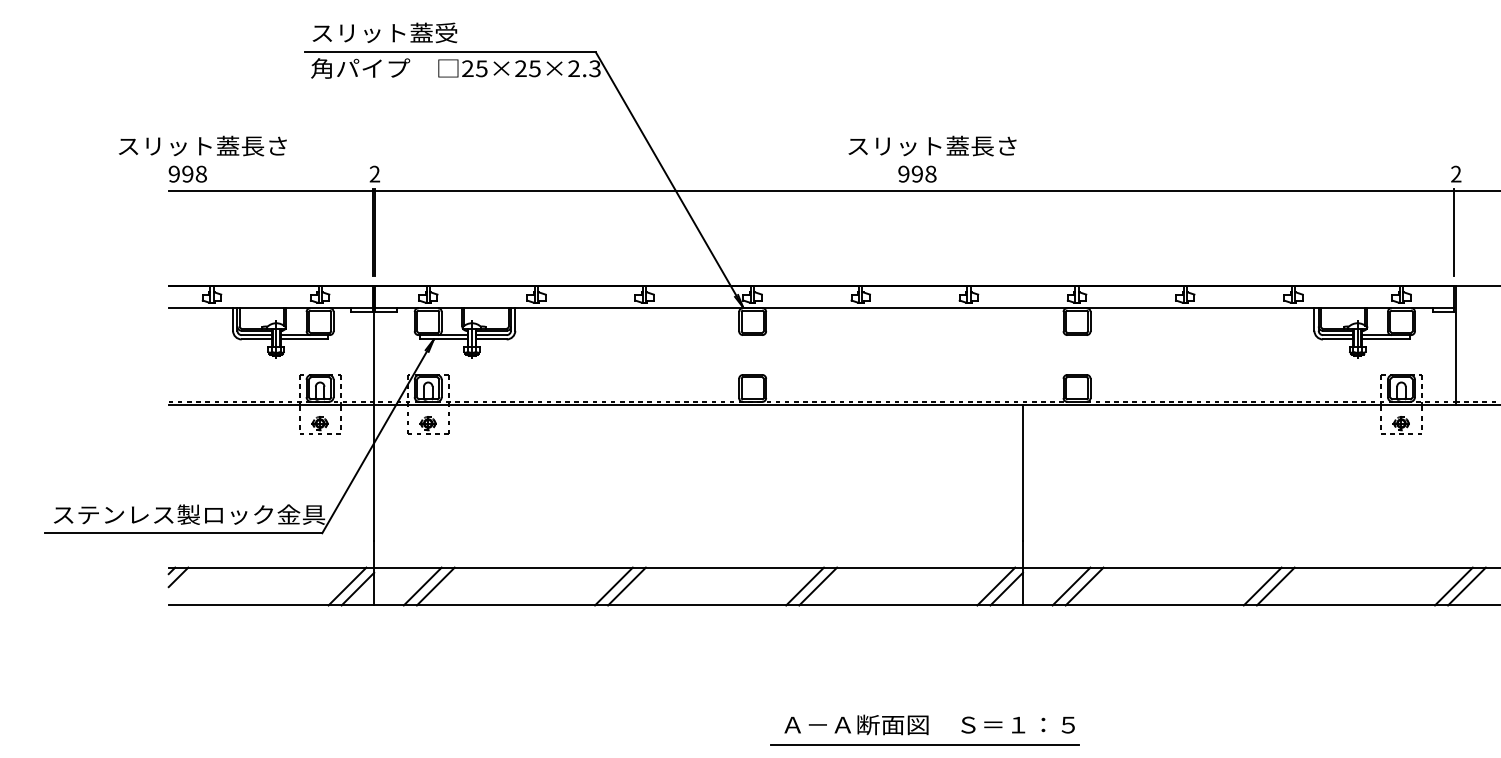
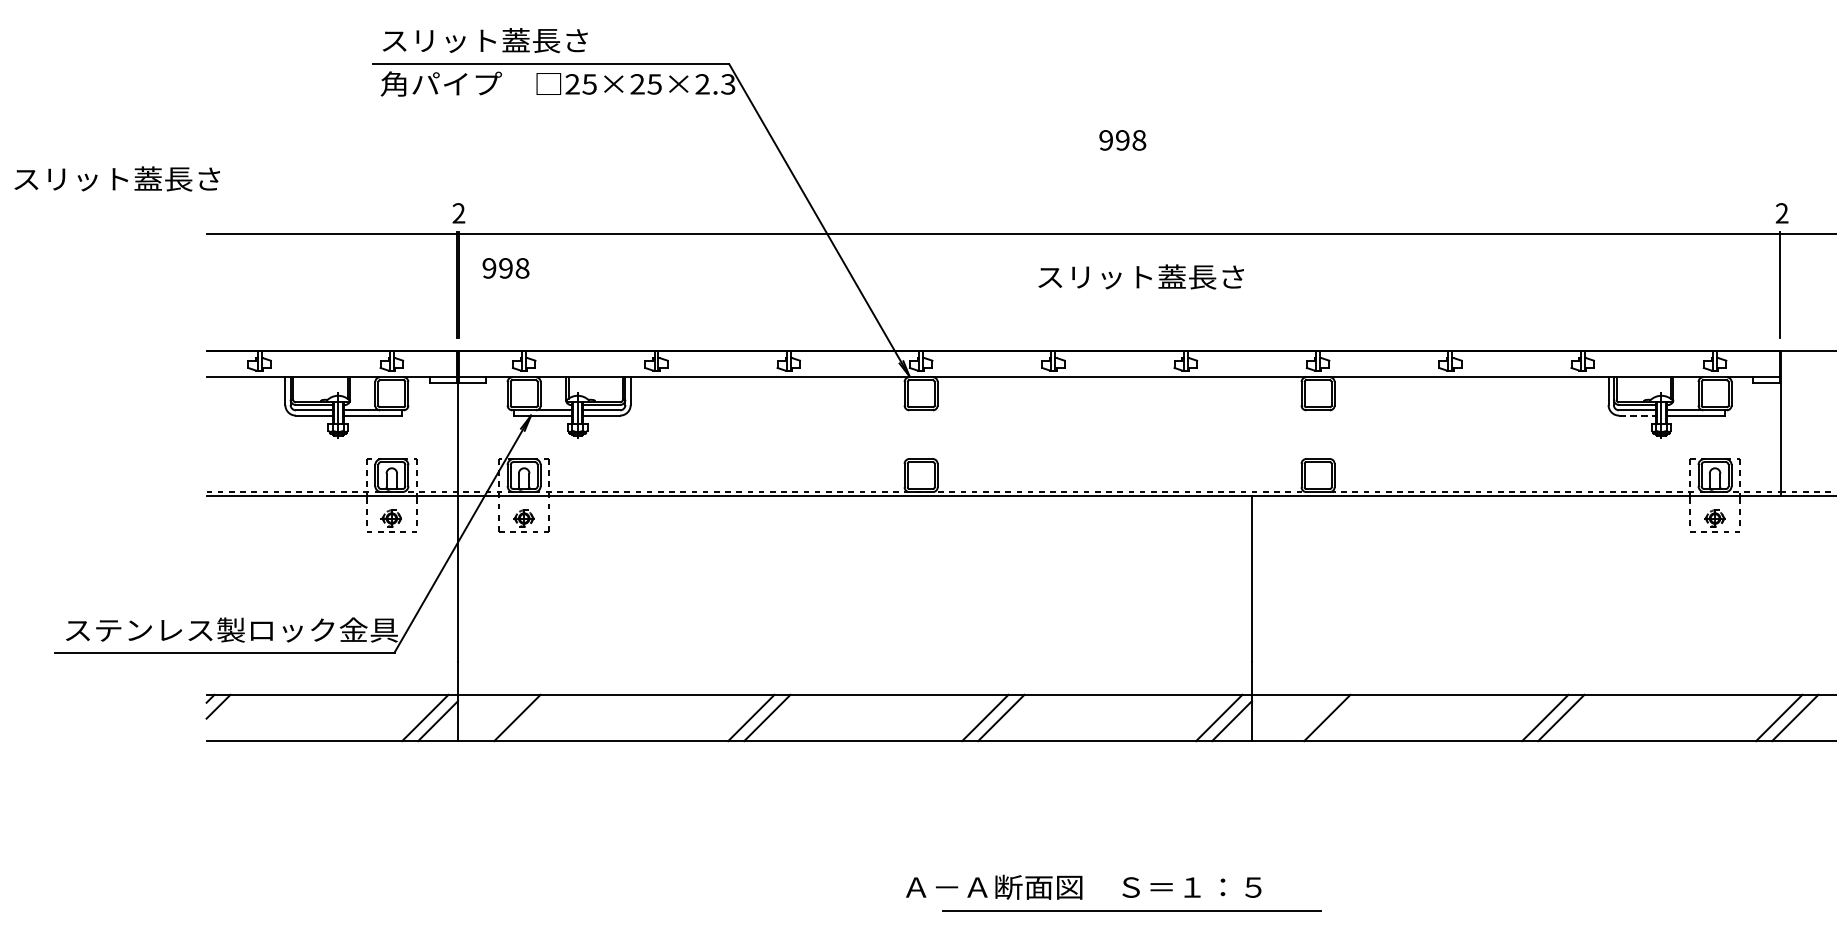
text: (457, 32) -> (560, 40), スリット蓋受 -> スリット蓋長さ
text: (202, 145) -> (116, 178), moved
text: (931, 145) -> (1140, 276), moved
text: (187, 174) -> (505, 268), moved
text: (917, 174) -> (1122, 140), moved
line: (1338, 339) -> (1637, 415), solid -> dashed
line: (435, 586) -> (533, 717), removed
line: (1071, 586) -> (1311, 717), removed
text: (929, 724) -> (1083, 886), moved

